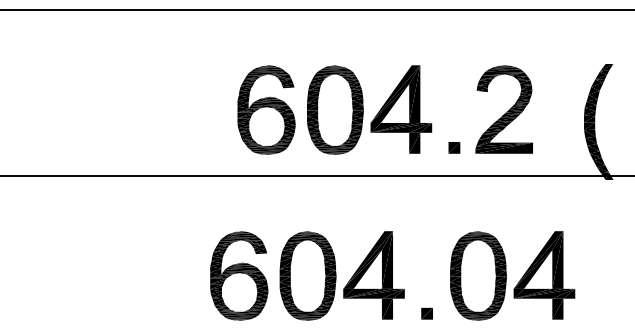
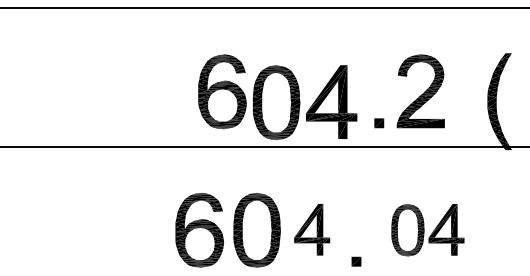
part: (369, 109) -> (305, 102), moved
part: (373, 275) -> (311, 229), size x0.7
part: (512, 275) -> (427, 229), size x0.7

